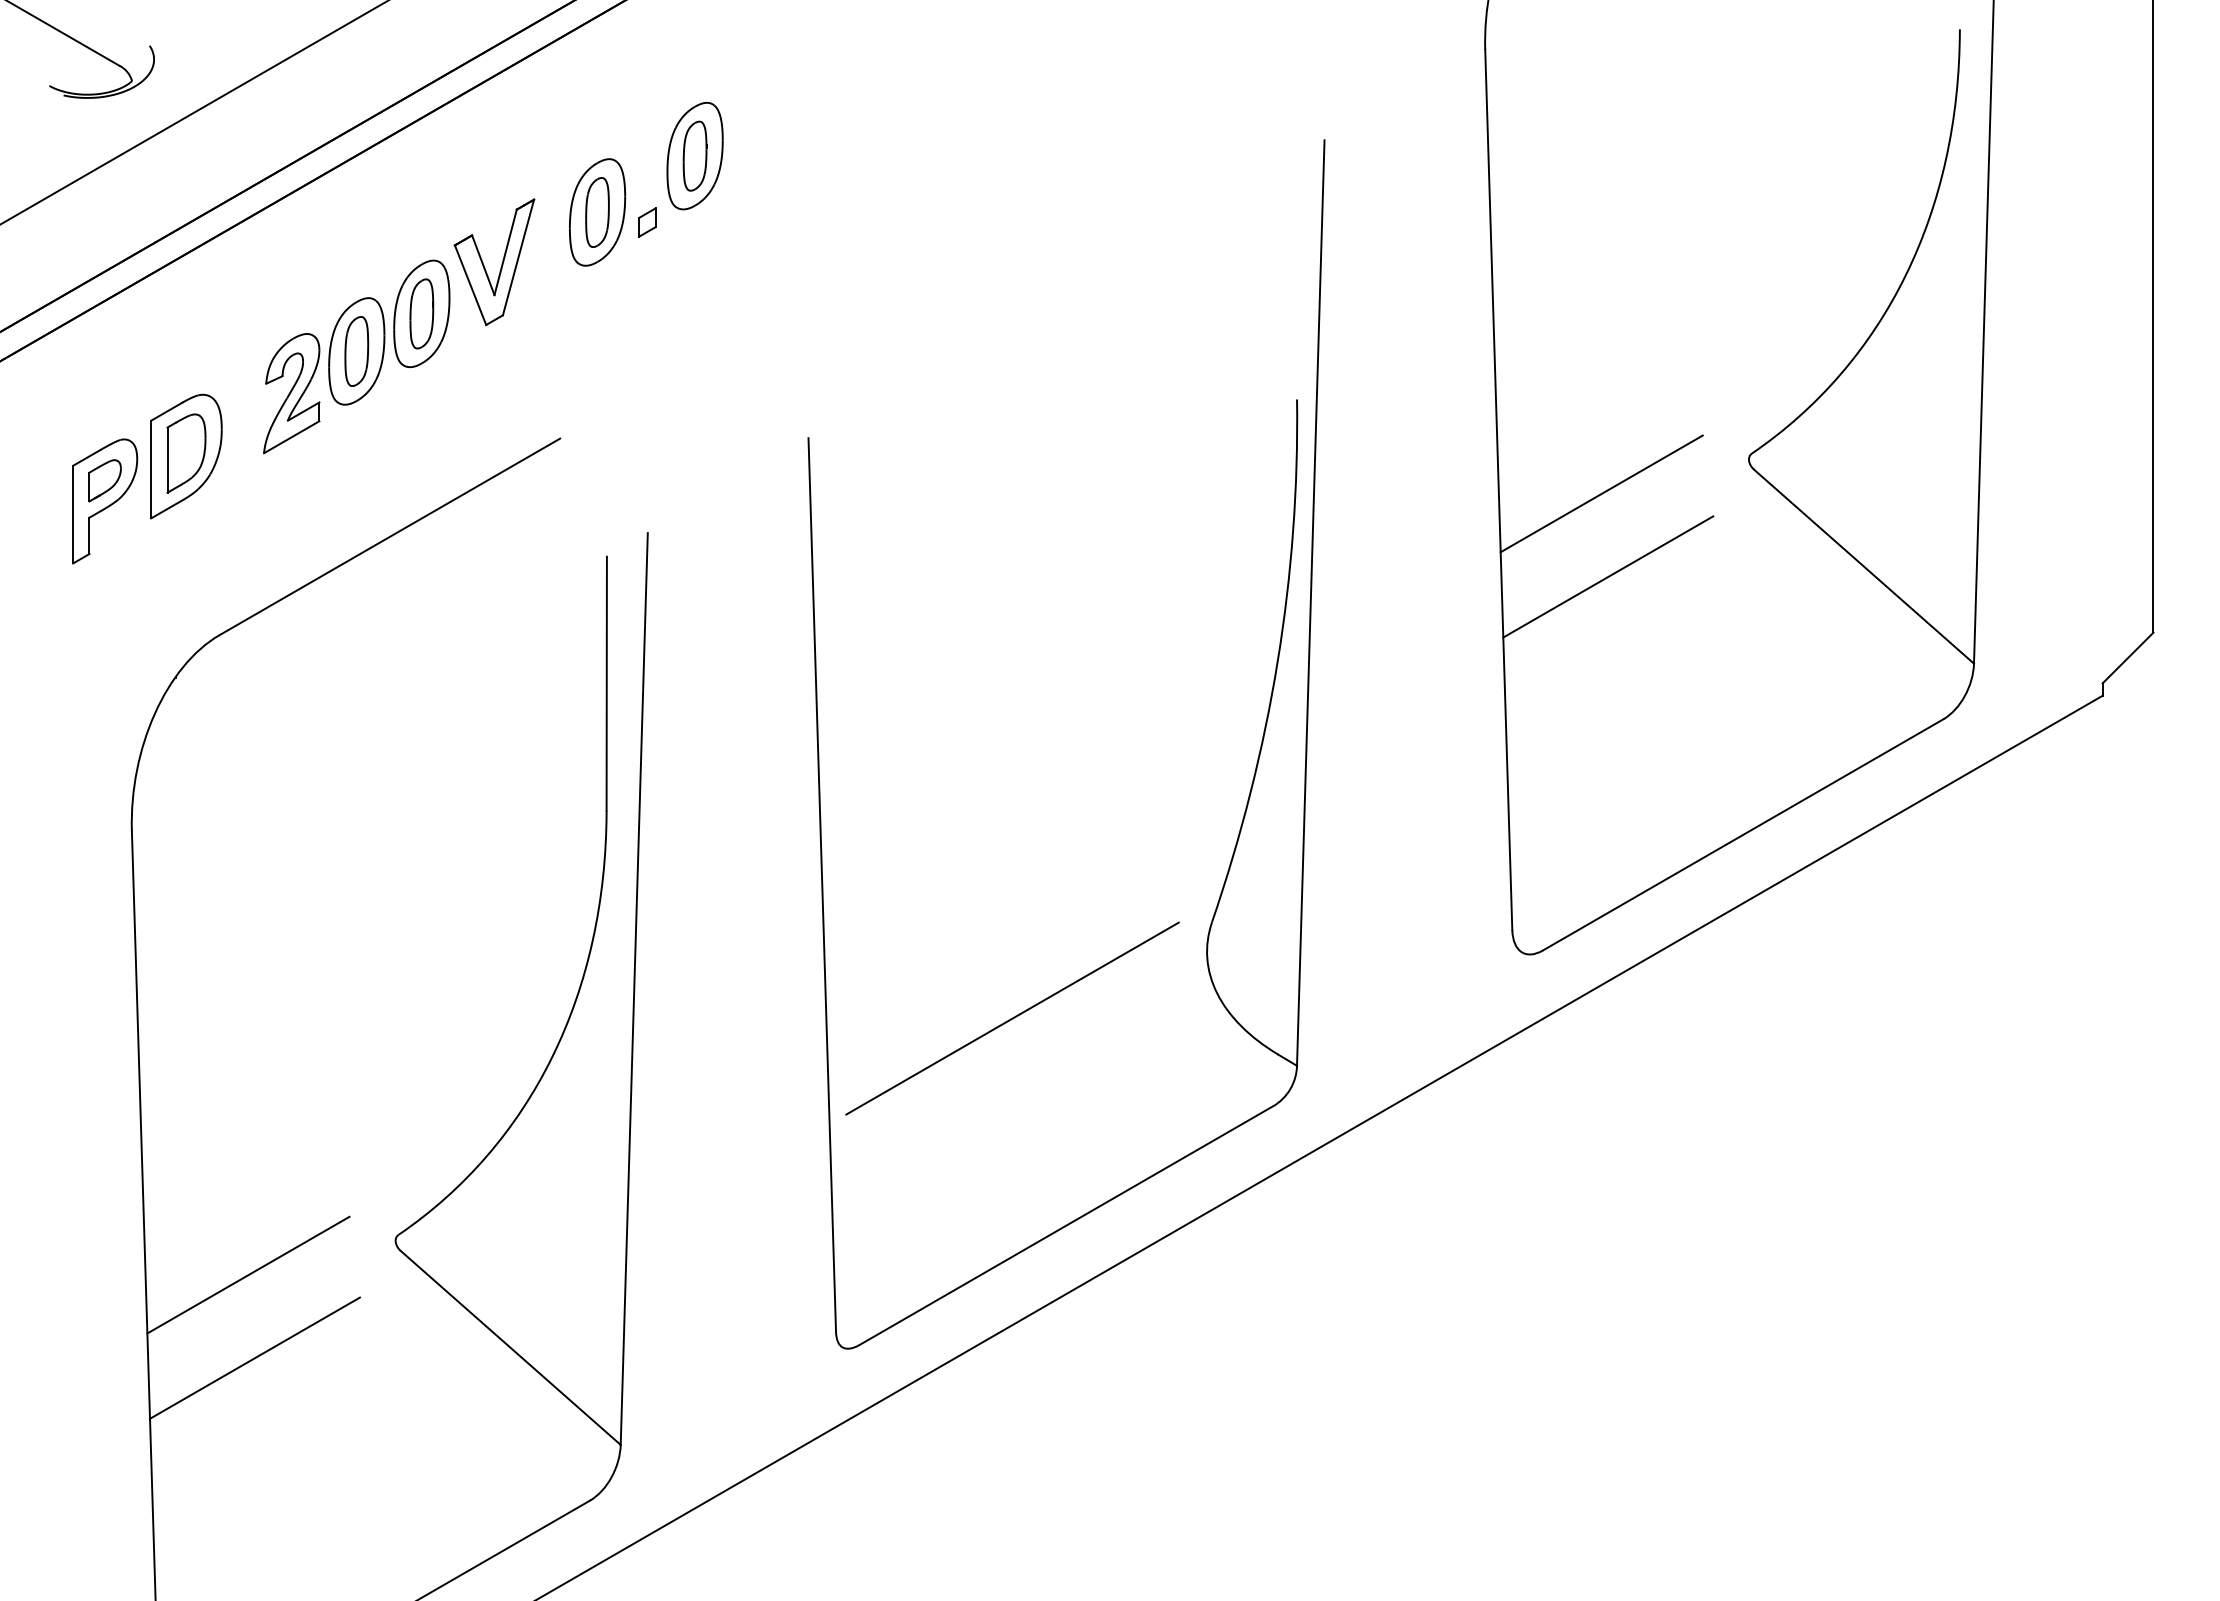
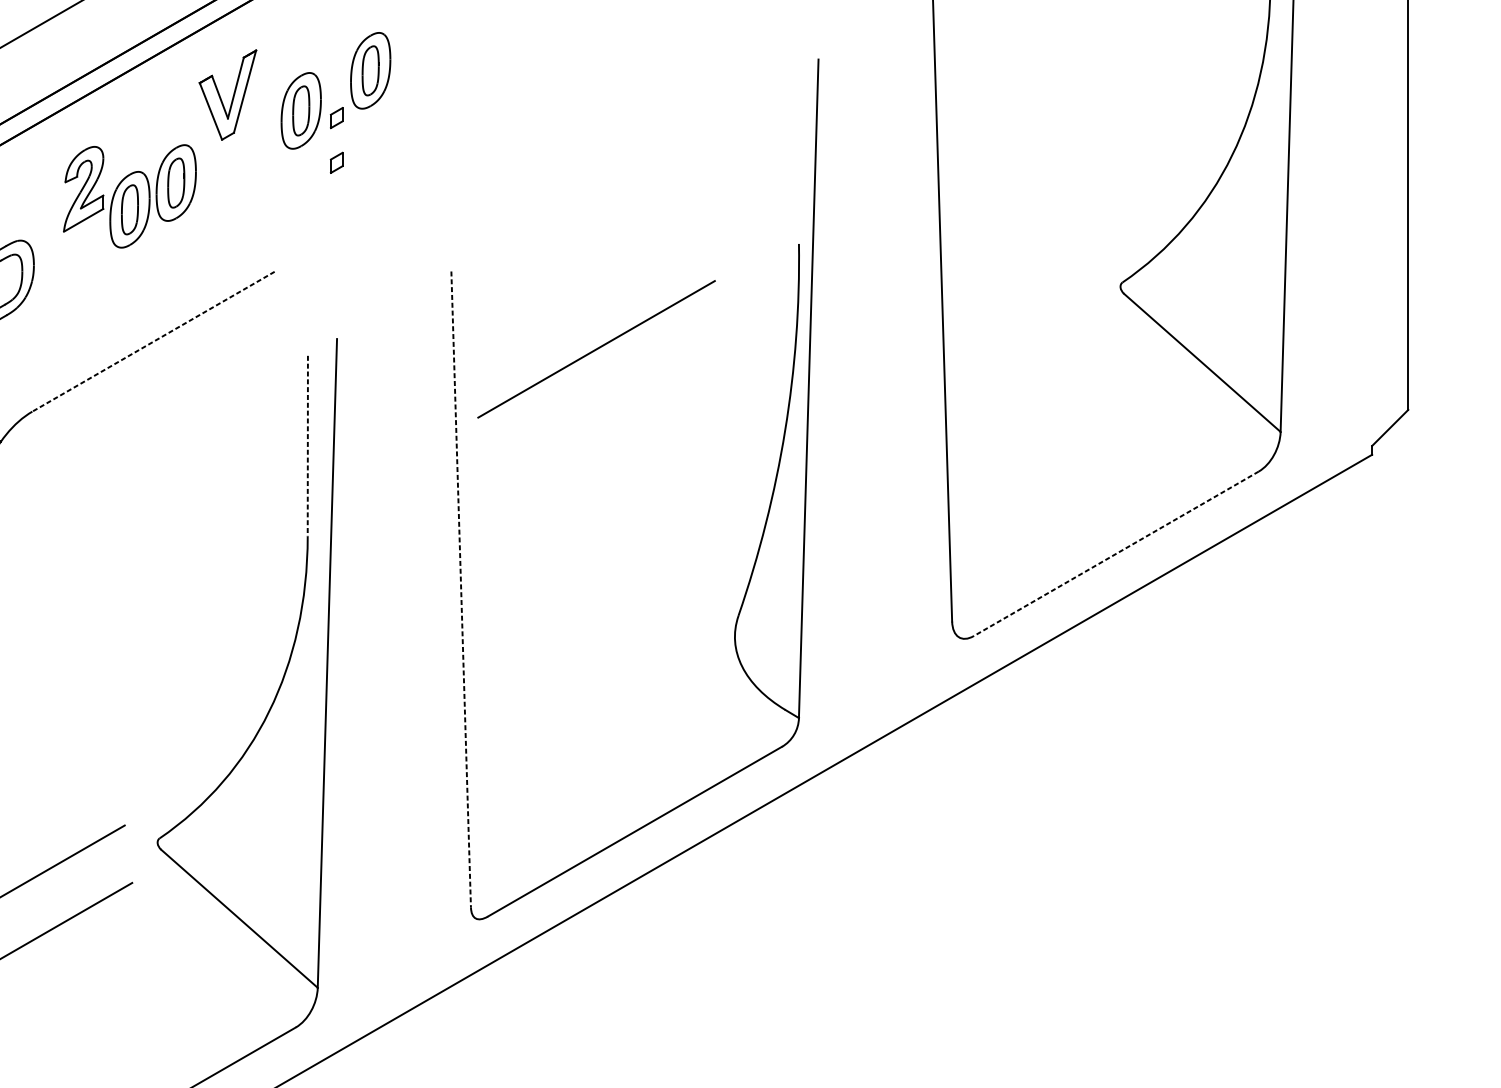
part: (501, 263) -> (232, 95), moved
part: (647, 285) -> (336, 162), added
part: (291, 393) -> (83, 189), moved
line: (1601, 493) -> (1015, 310), removed
line: (389, 536) -> (153, 341), solid -> dashed
line: (1608, 576) -> (1020, 369), removed
line: (606, 683) -> (307, 446), solid -> dashed
line: (1742, 835) -> (1115, 554), solid -> dashed
line: (822, 885) -> (461, 589), solid -> dashed
line: (1012, 1018) -> (596, 349), moved

